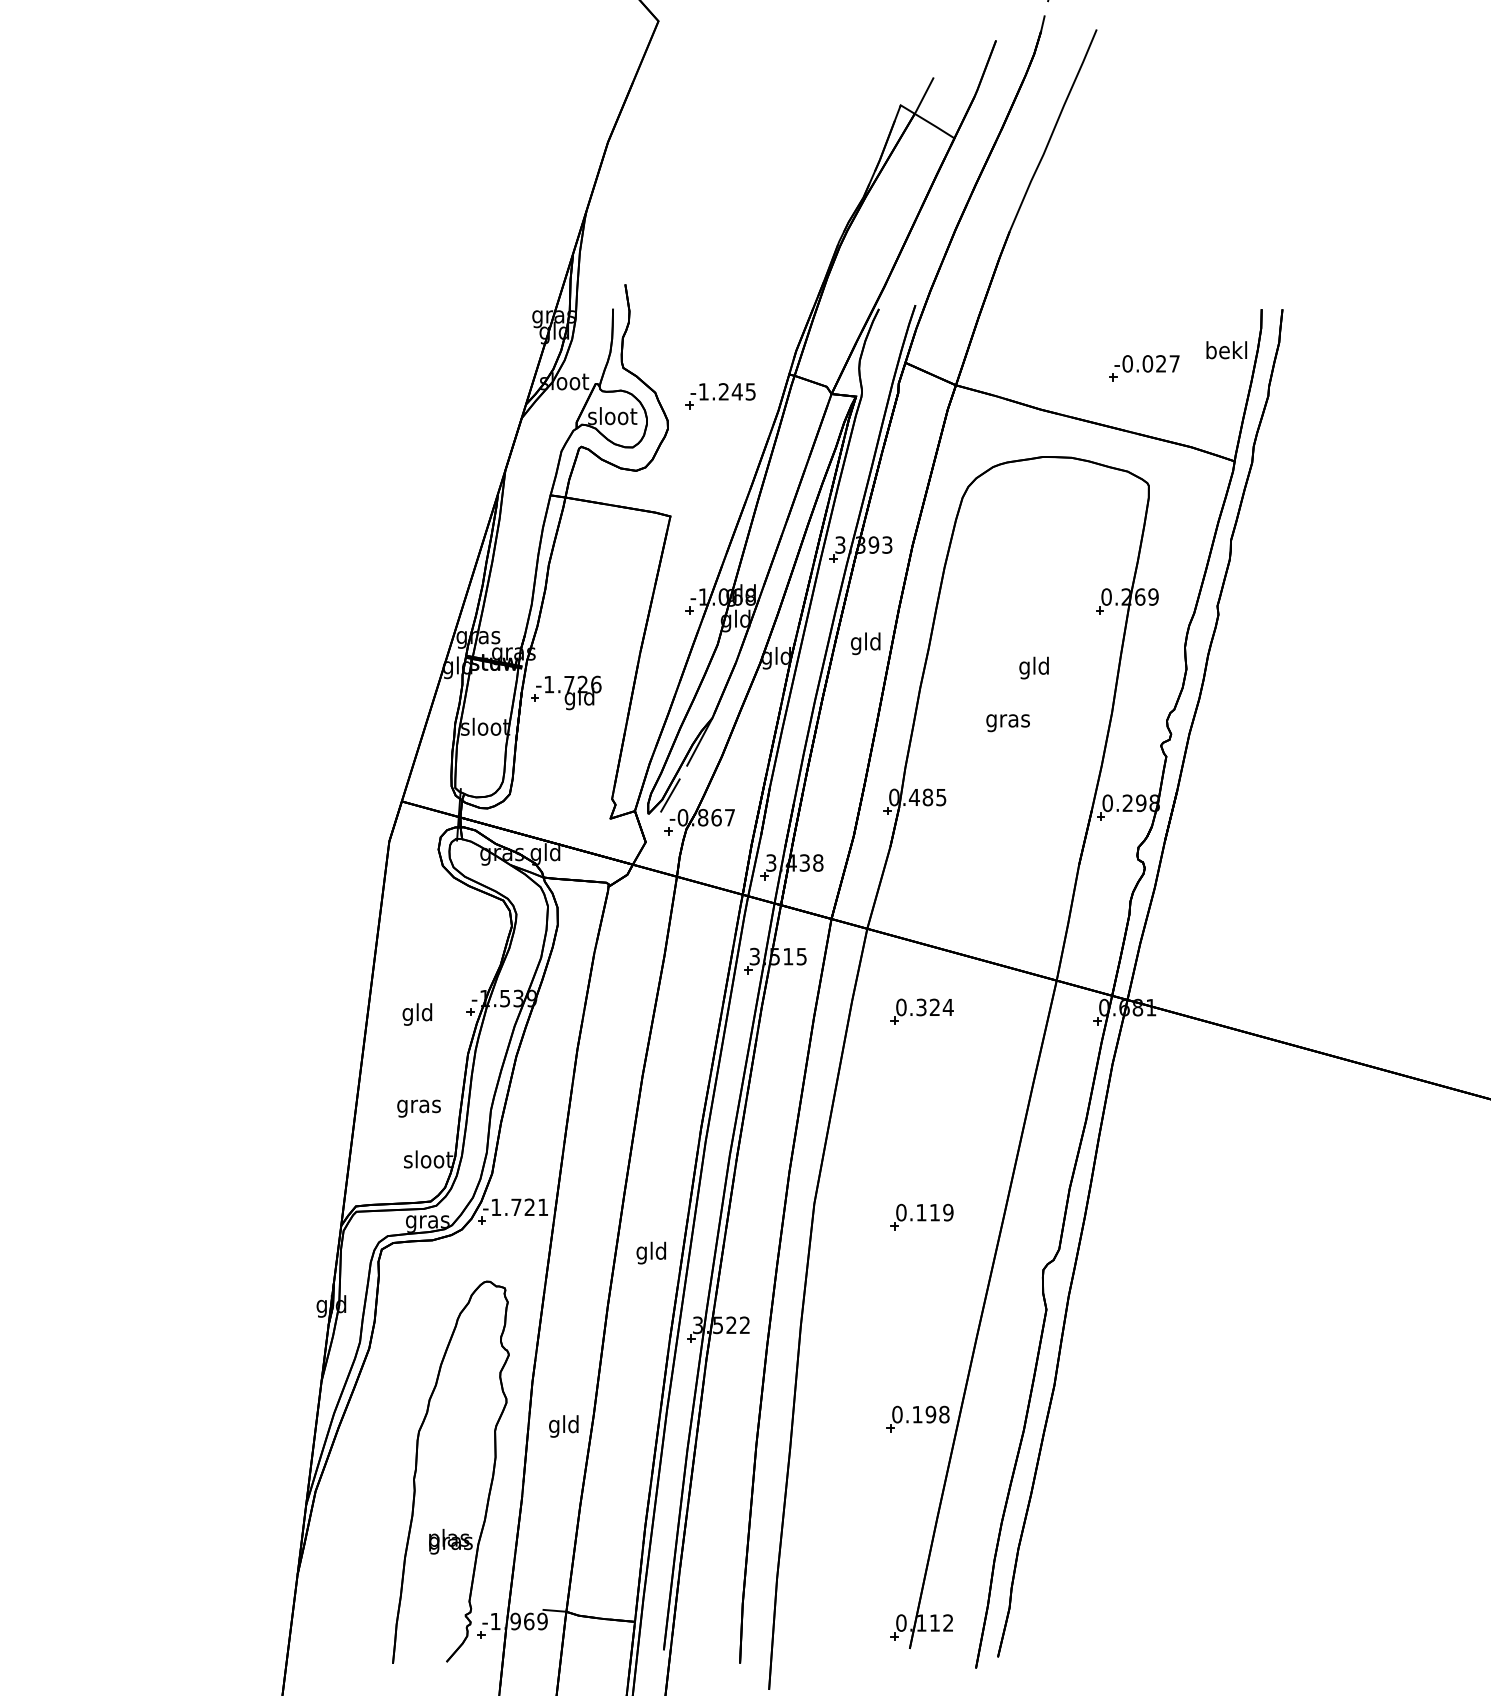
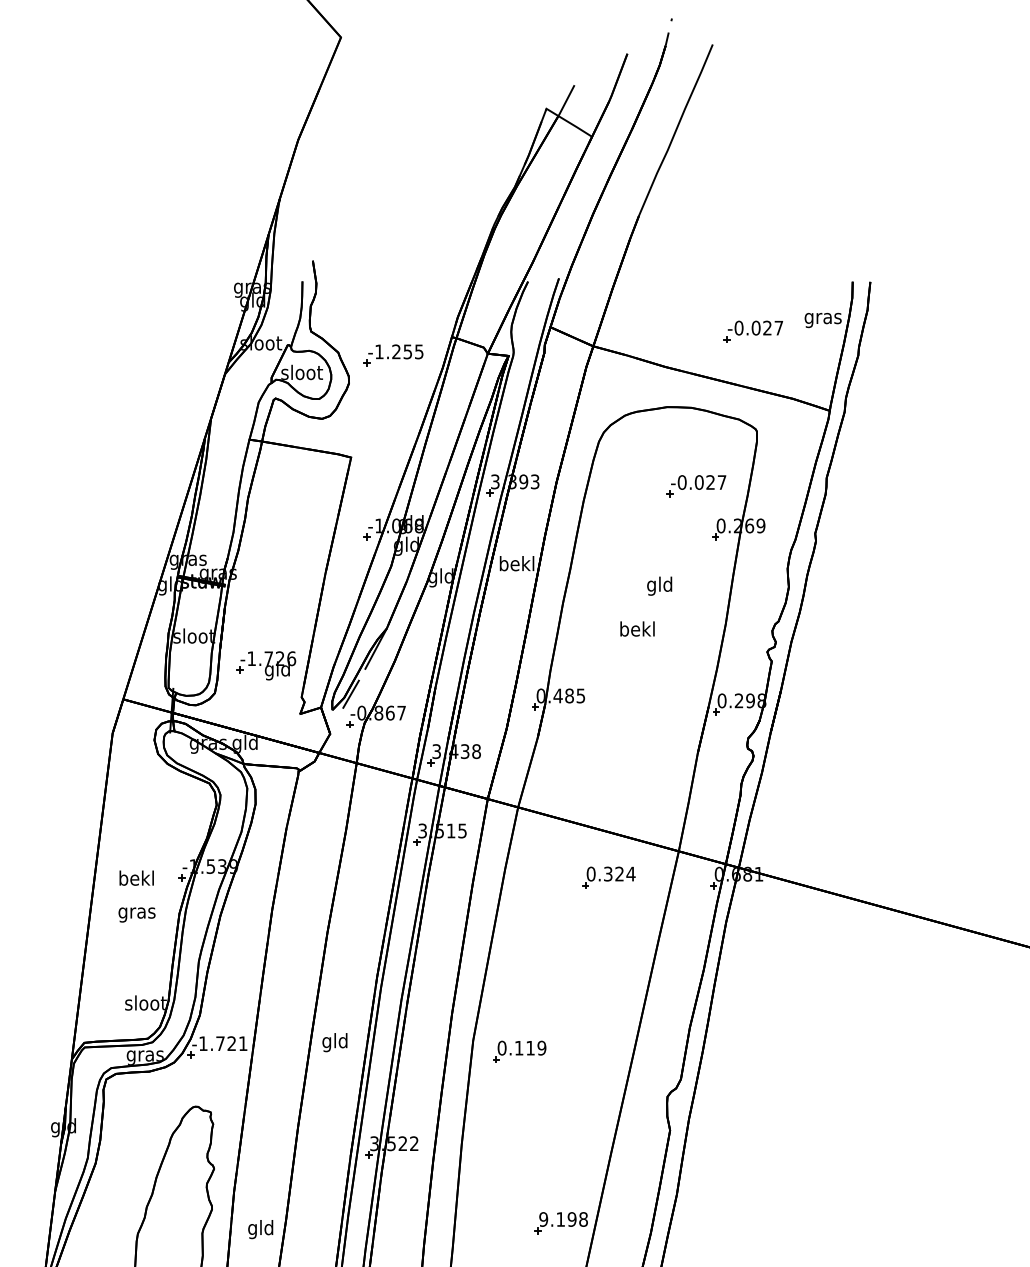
text: (1226, 352) -> (822, 318), bekl -> gras
text: (736, 391) -> (407, 351), -1.245 -> -1.255
part: (1077, 550) -> (696, 486), added
text: (865, 643) -> (516, 565), gld -> bekl
part: (566, 692) -> (266, 665), moved
text: (1007, 720) -> (637, 630), gras -> bekl
part: (921, 1011) -> (608, 877), moved
text: (417, 1014) -> (136, 880), gld -> bekl
text: (418, 1108) -> (136, 914), moved
part: (921, 1216) -> (519, 1051), moved
text: (650, 1252) -> (334, 1042), moved
text: (897, 1414) -> (543, 1219), 0.198 -> 9.198

